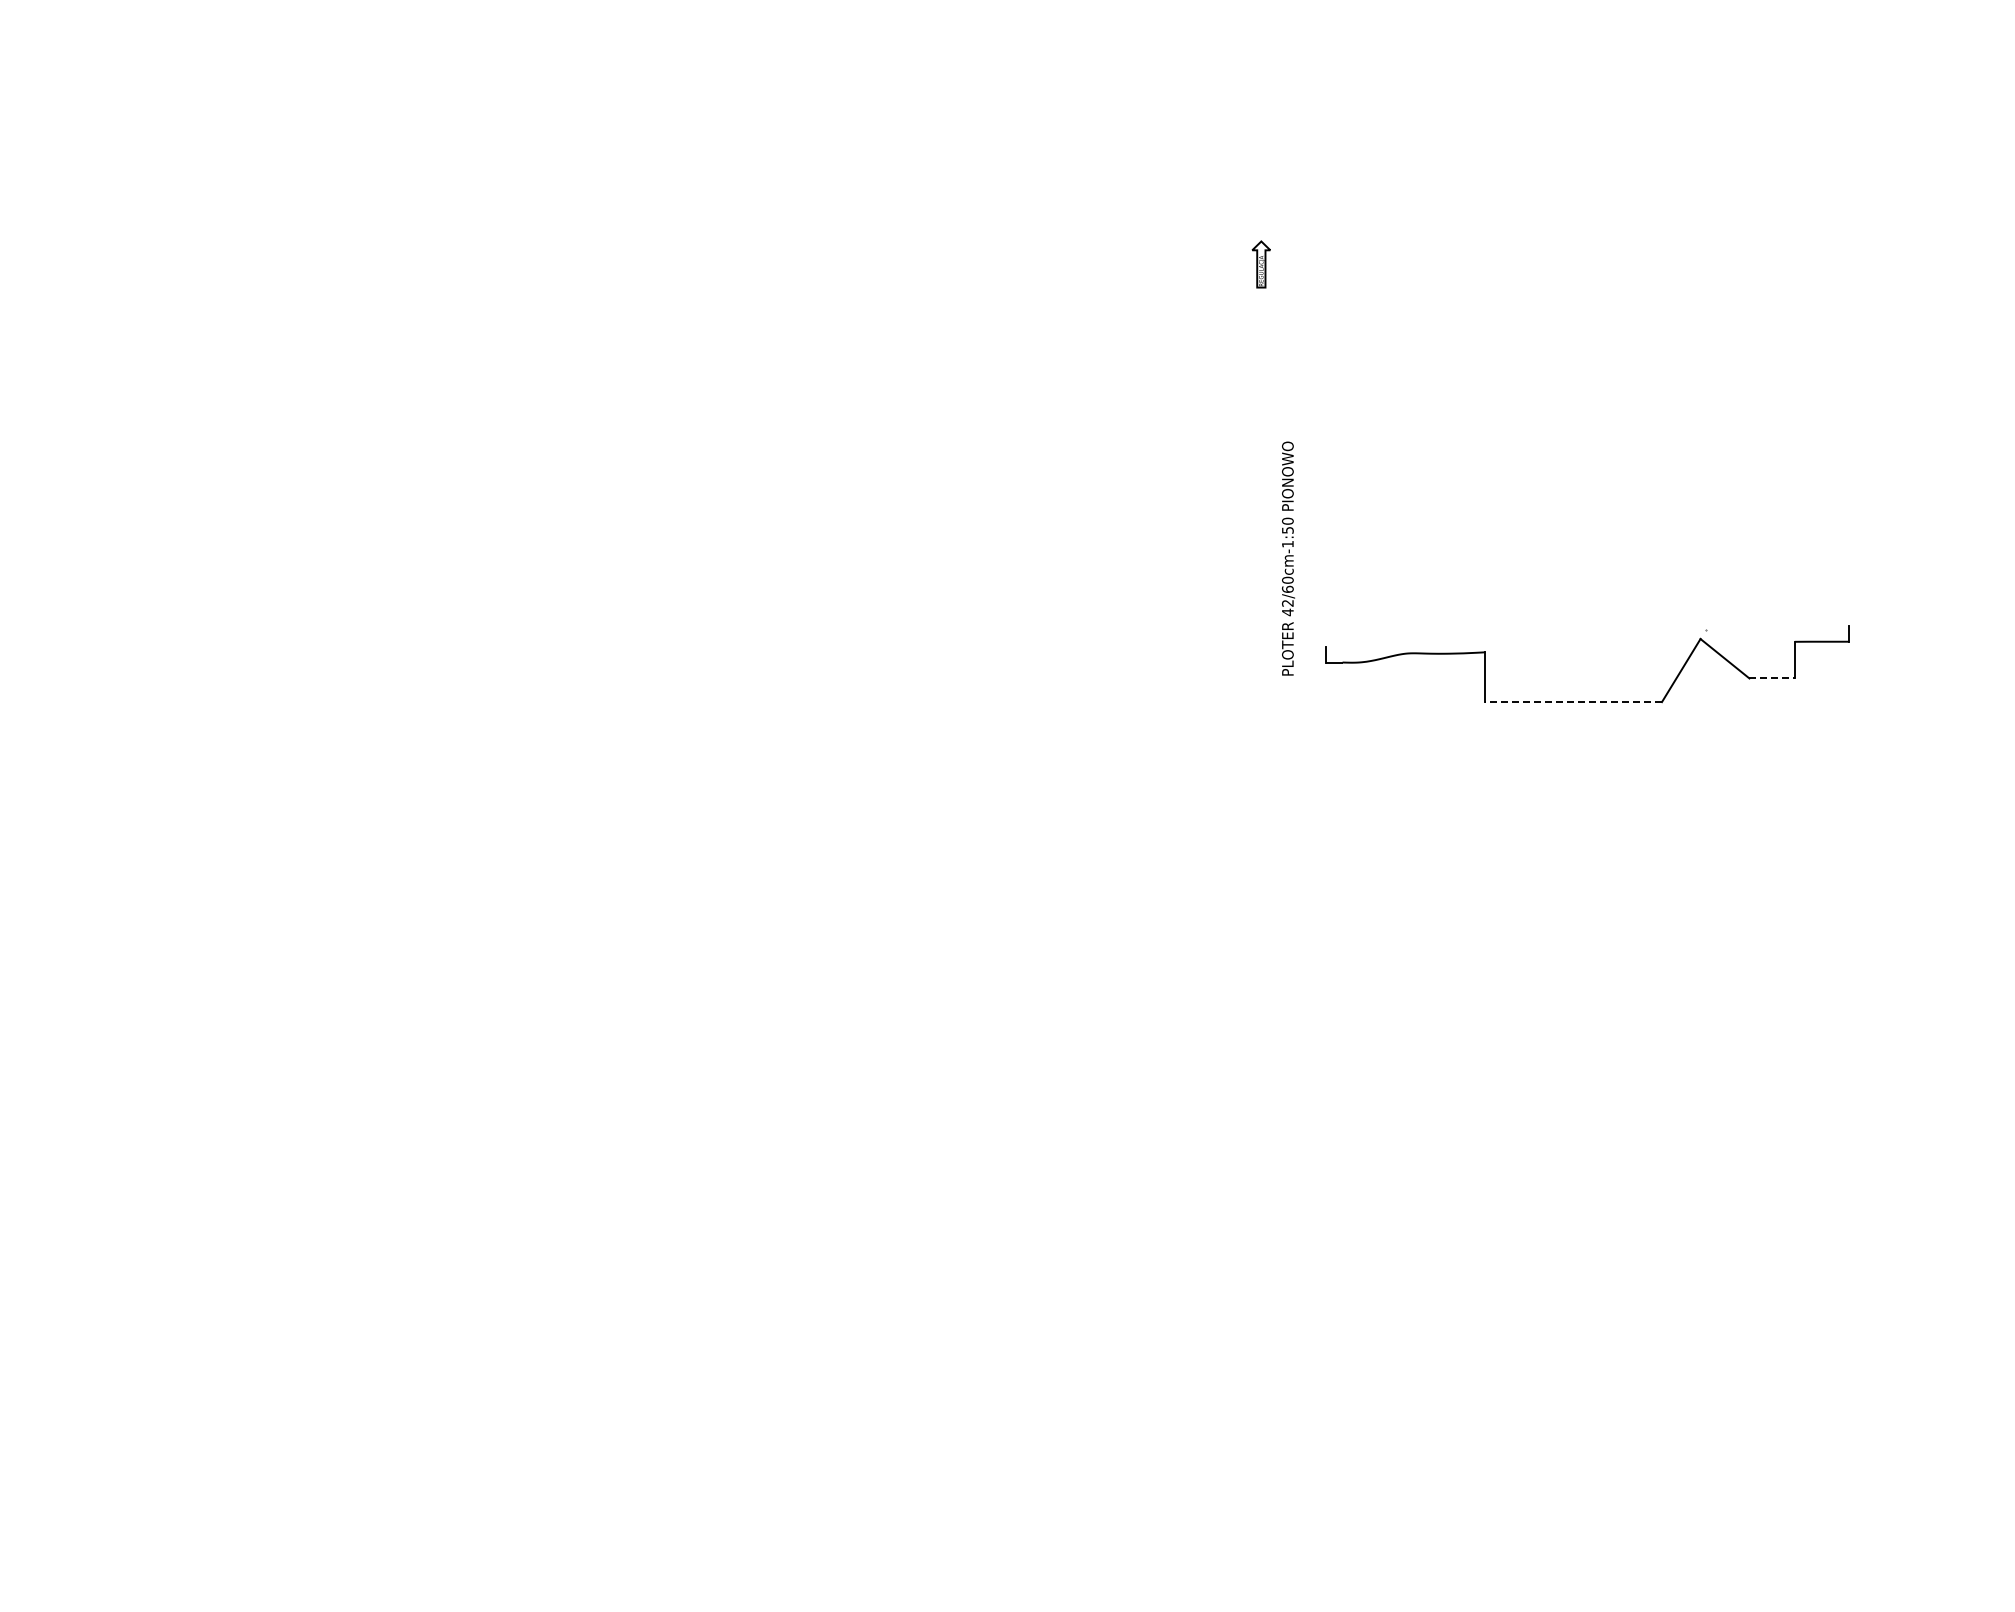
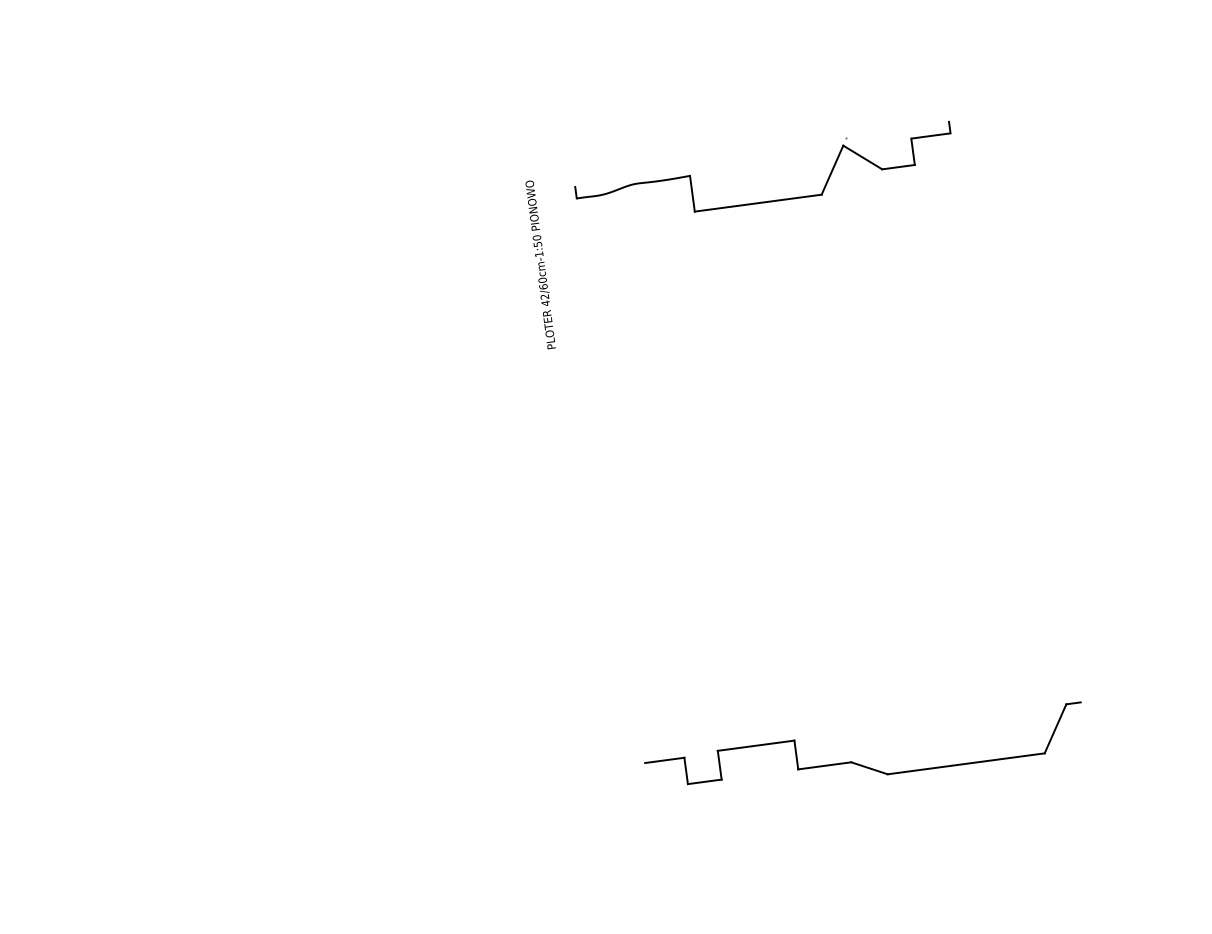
text: (1288, 558) -> (541, 264), moved
line: (1772, 678) -> (898, 167), dashed -> solid
line: (1573, 702) -> (758, 203), dashed -> solid
part: (1613, 1489) -> (862, 765), added

